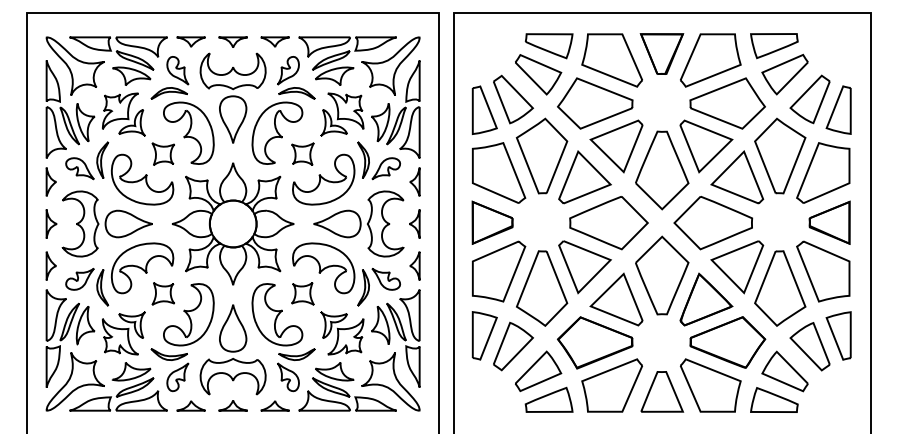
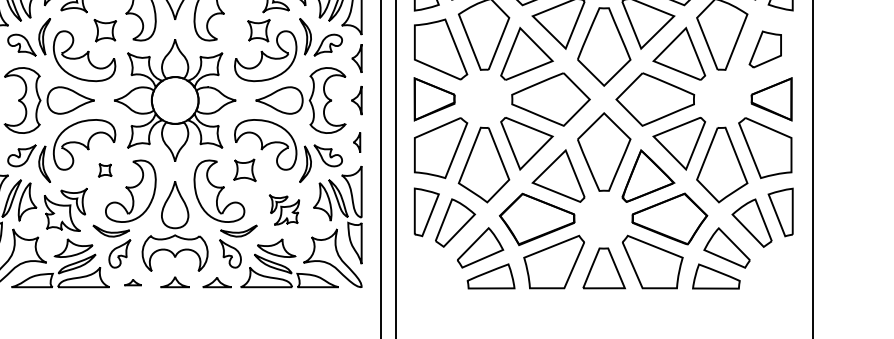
part: (302, 153) -> (258, 30), moved
part: (823, 172) -> (765, 49), size x0.6
part: (414, 265) -> (356, 142), size x0.7
part: (162, 293) -> (104, 170), size x0.6
part: (342, 333) -> (284, 210), size x0.7
part: (190, 405) -> (132, 282), size x0.6

